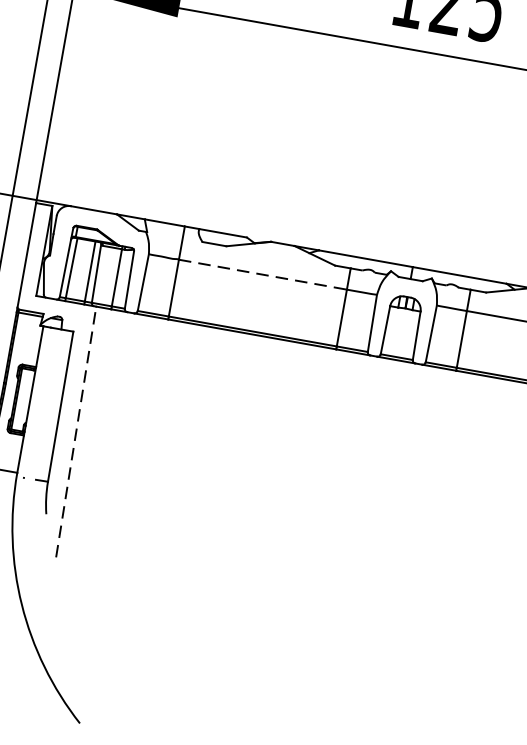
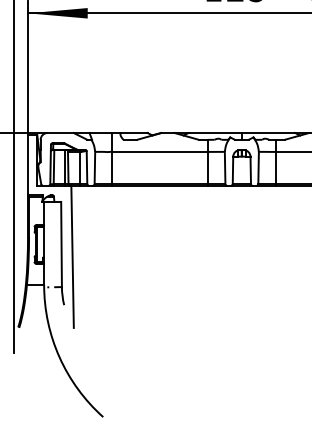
line: (263, 274) -> (160, 151), dashed -> solid
line: (76, 431) -> (72, 256), dashed -> solid

